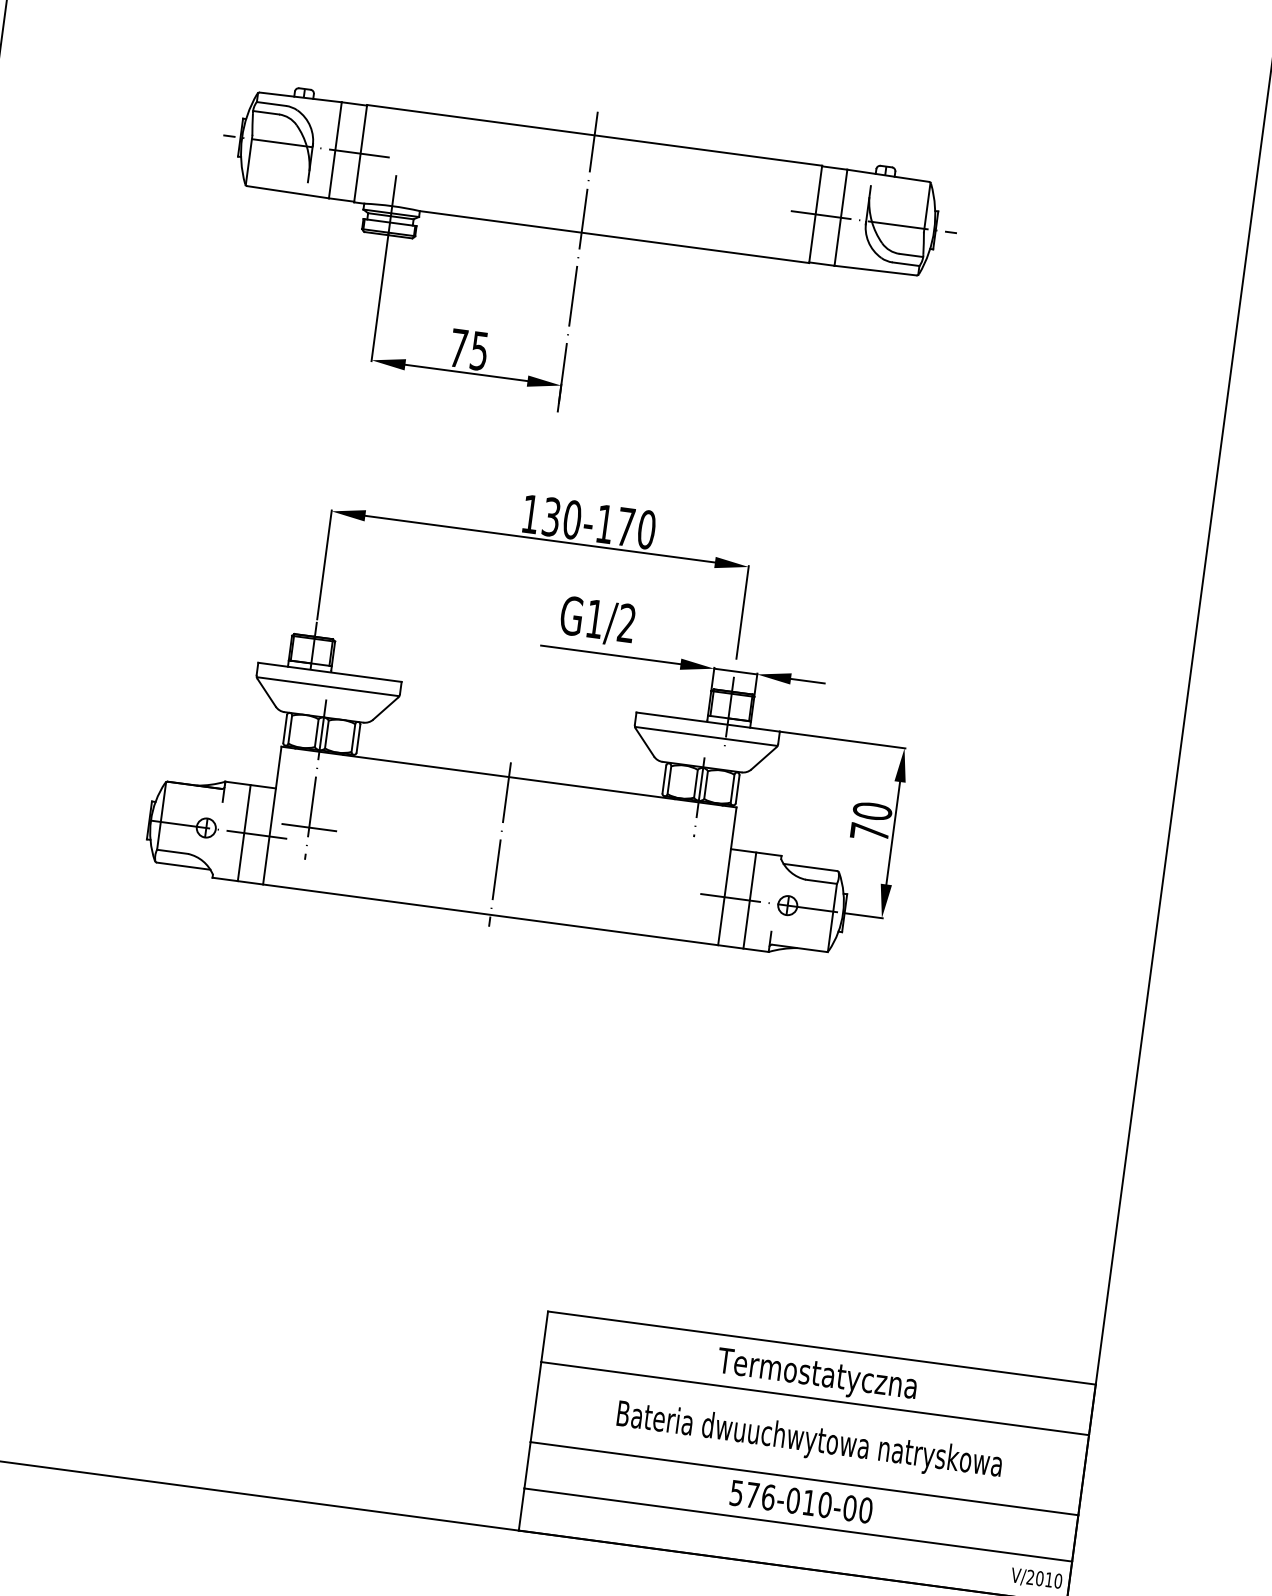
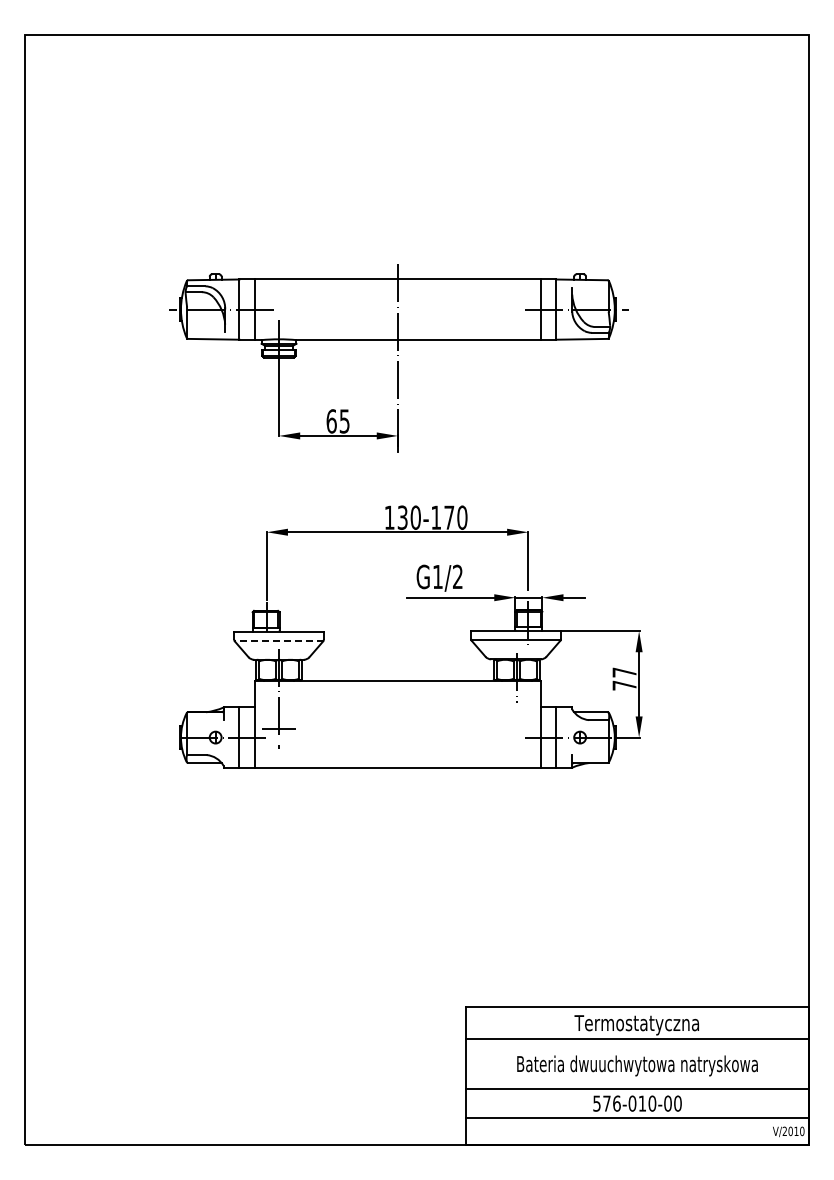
text: (458, 348) -> (331, 421), 75 -> 65
line: (328, 686) -> (279, 640), solid -> dashed
text: (872, 811) -> (624, 672), 70 -> 77
line: (499, 844) -> (397, 723), removed

